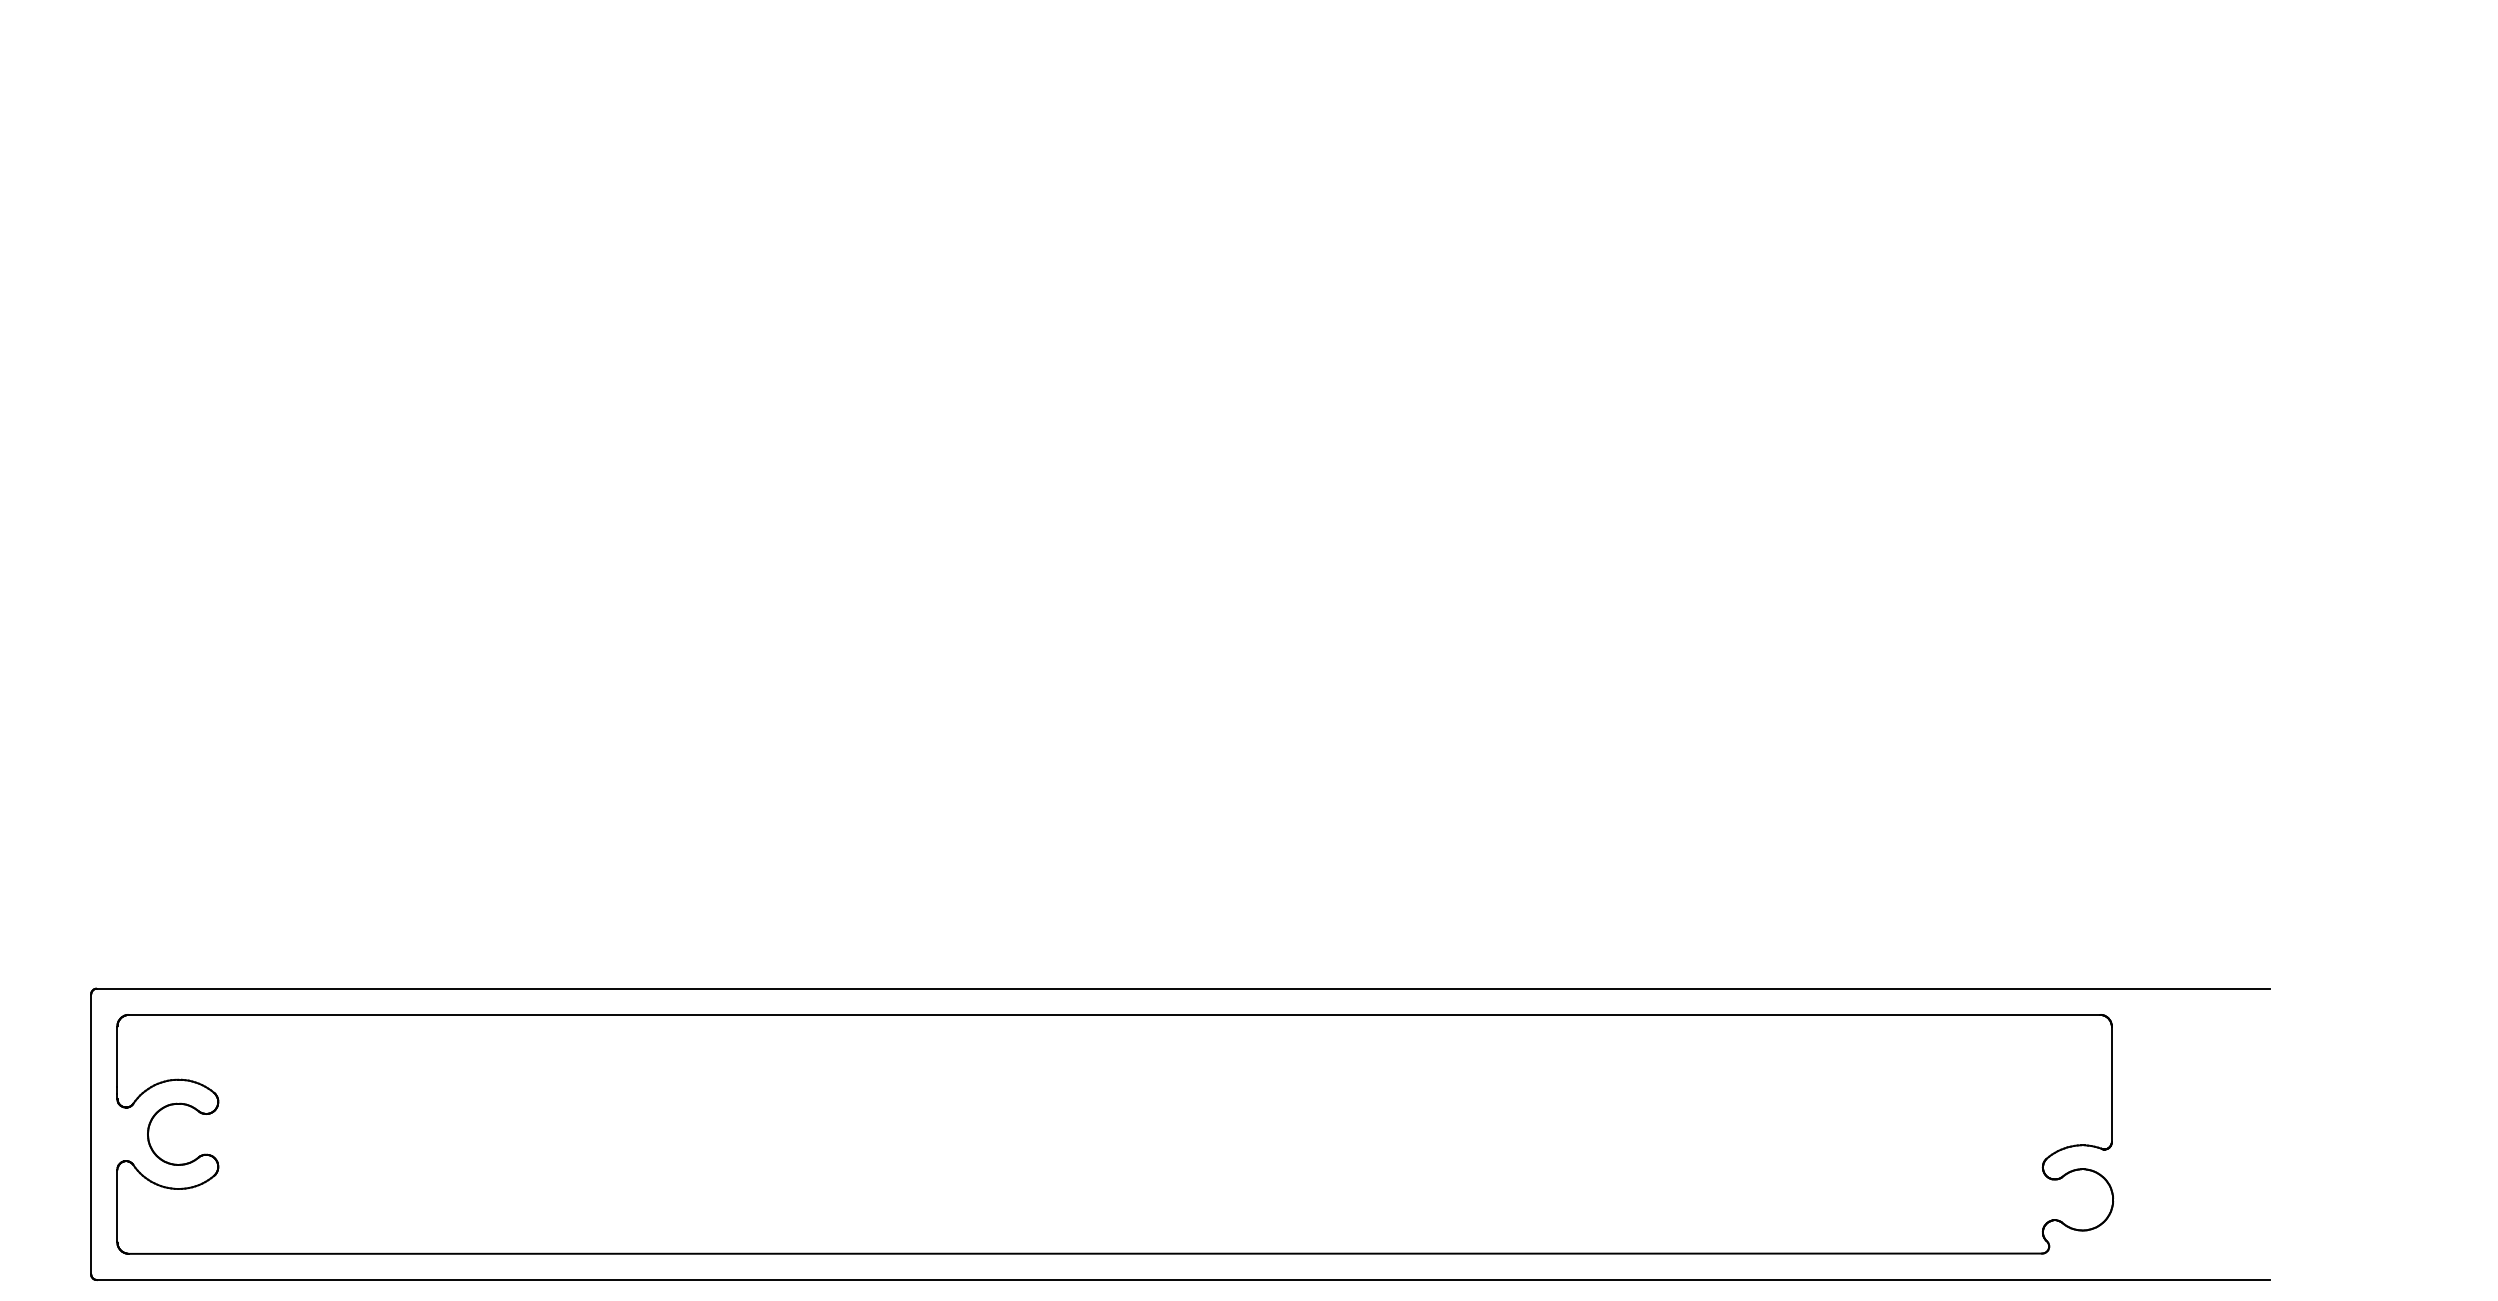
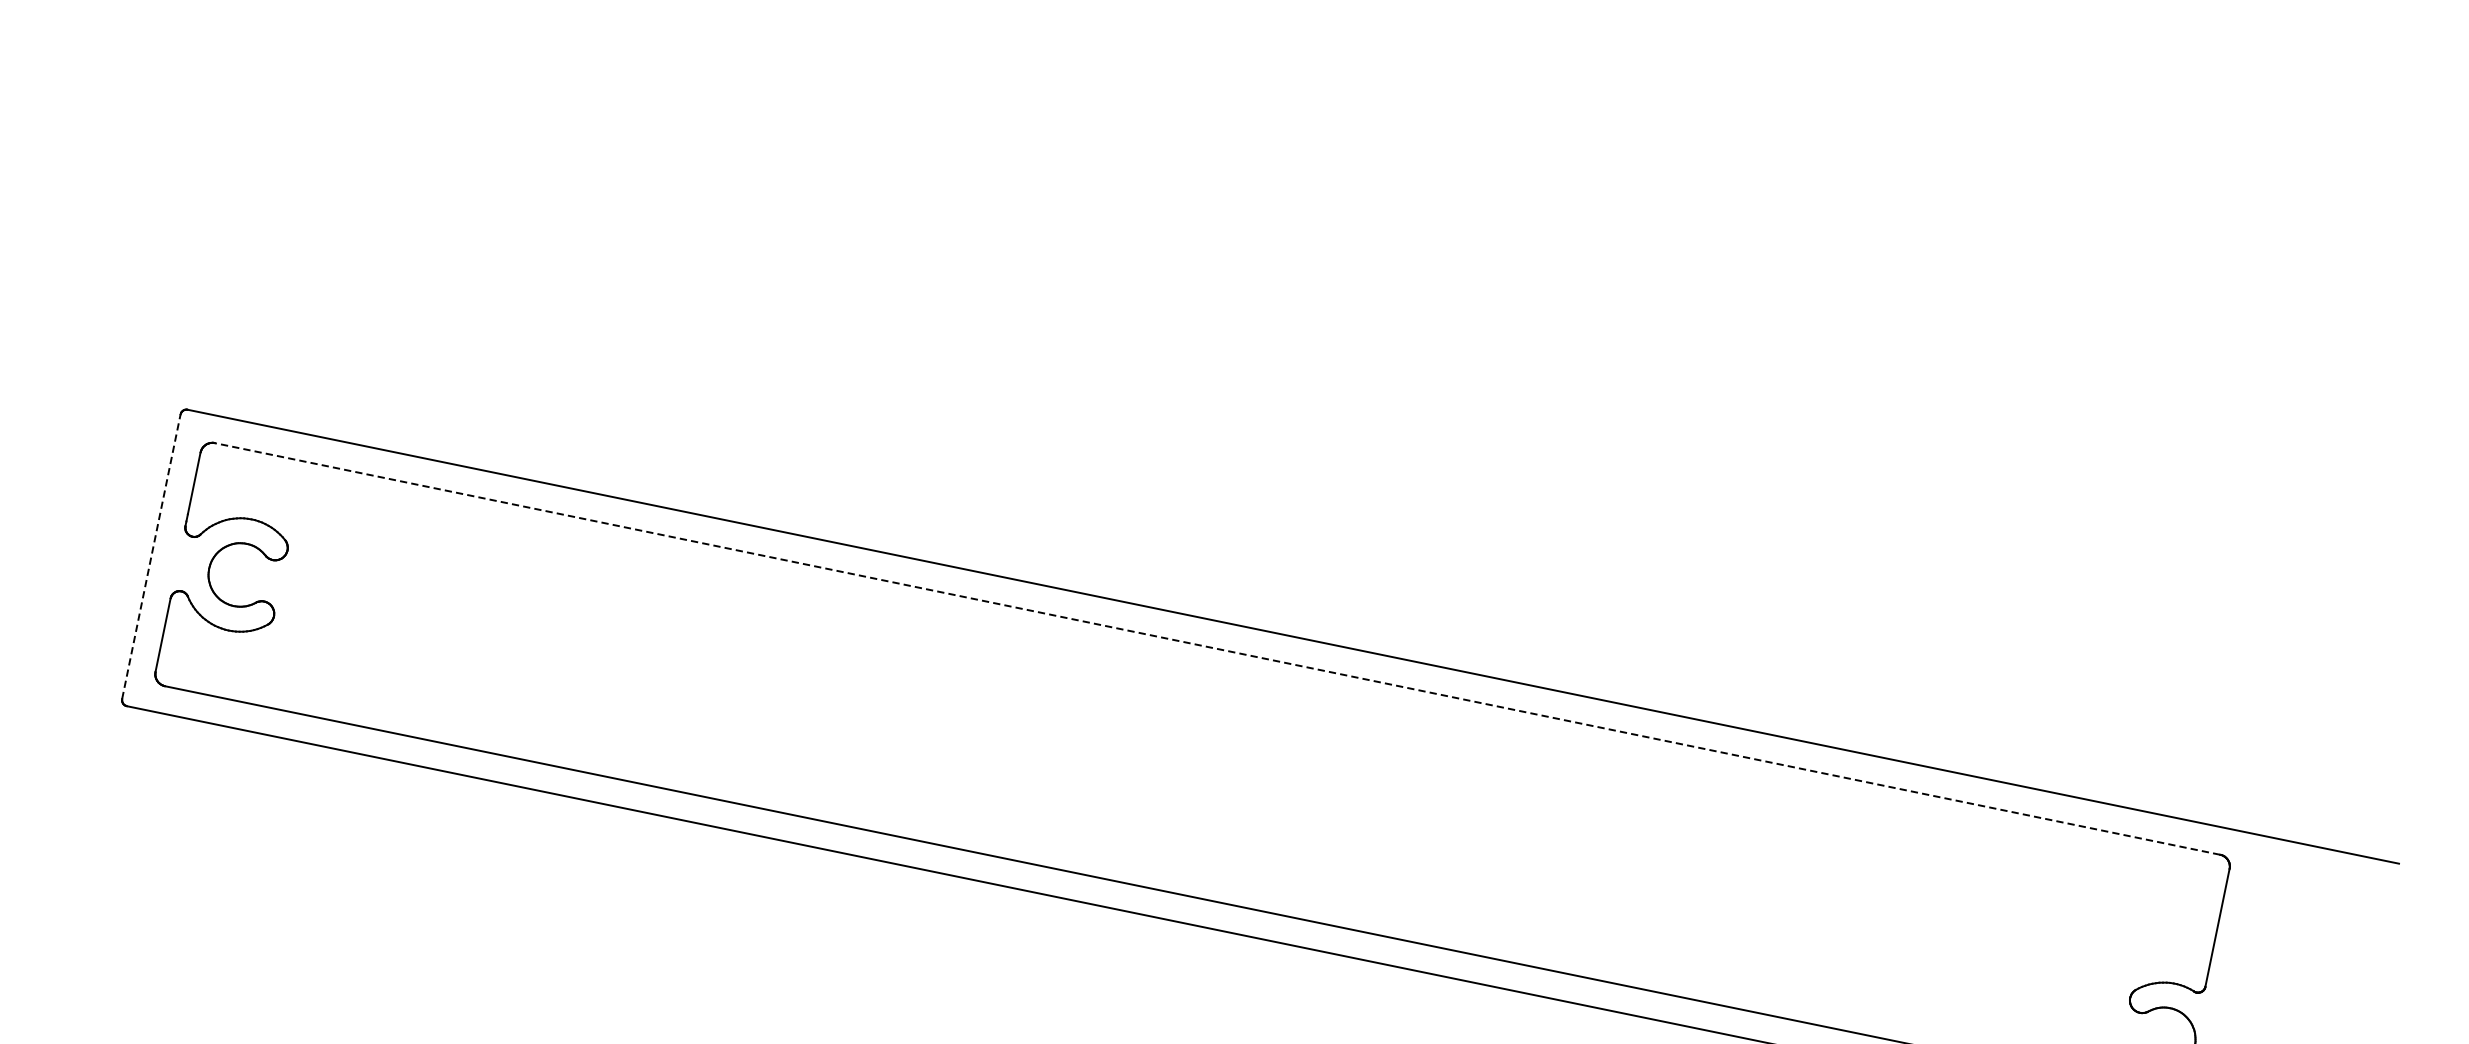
line: (1114, 1014) -> (1217, 648), solid -> dashed
line: (91, 1134) -> (151, 556), solid -> dashed

